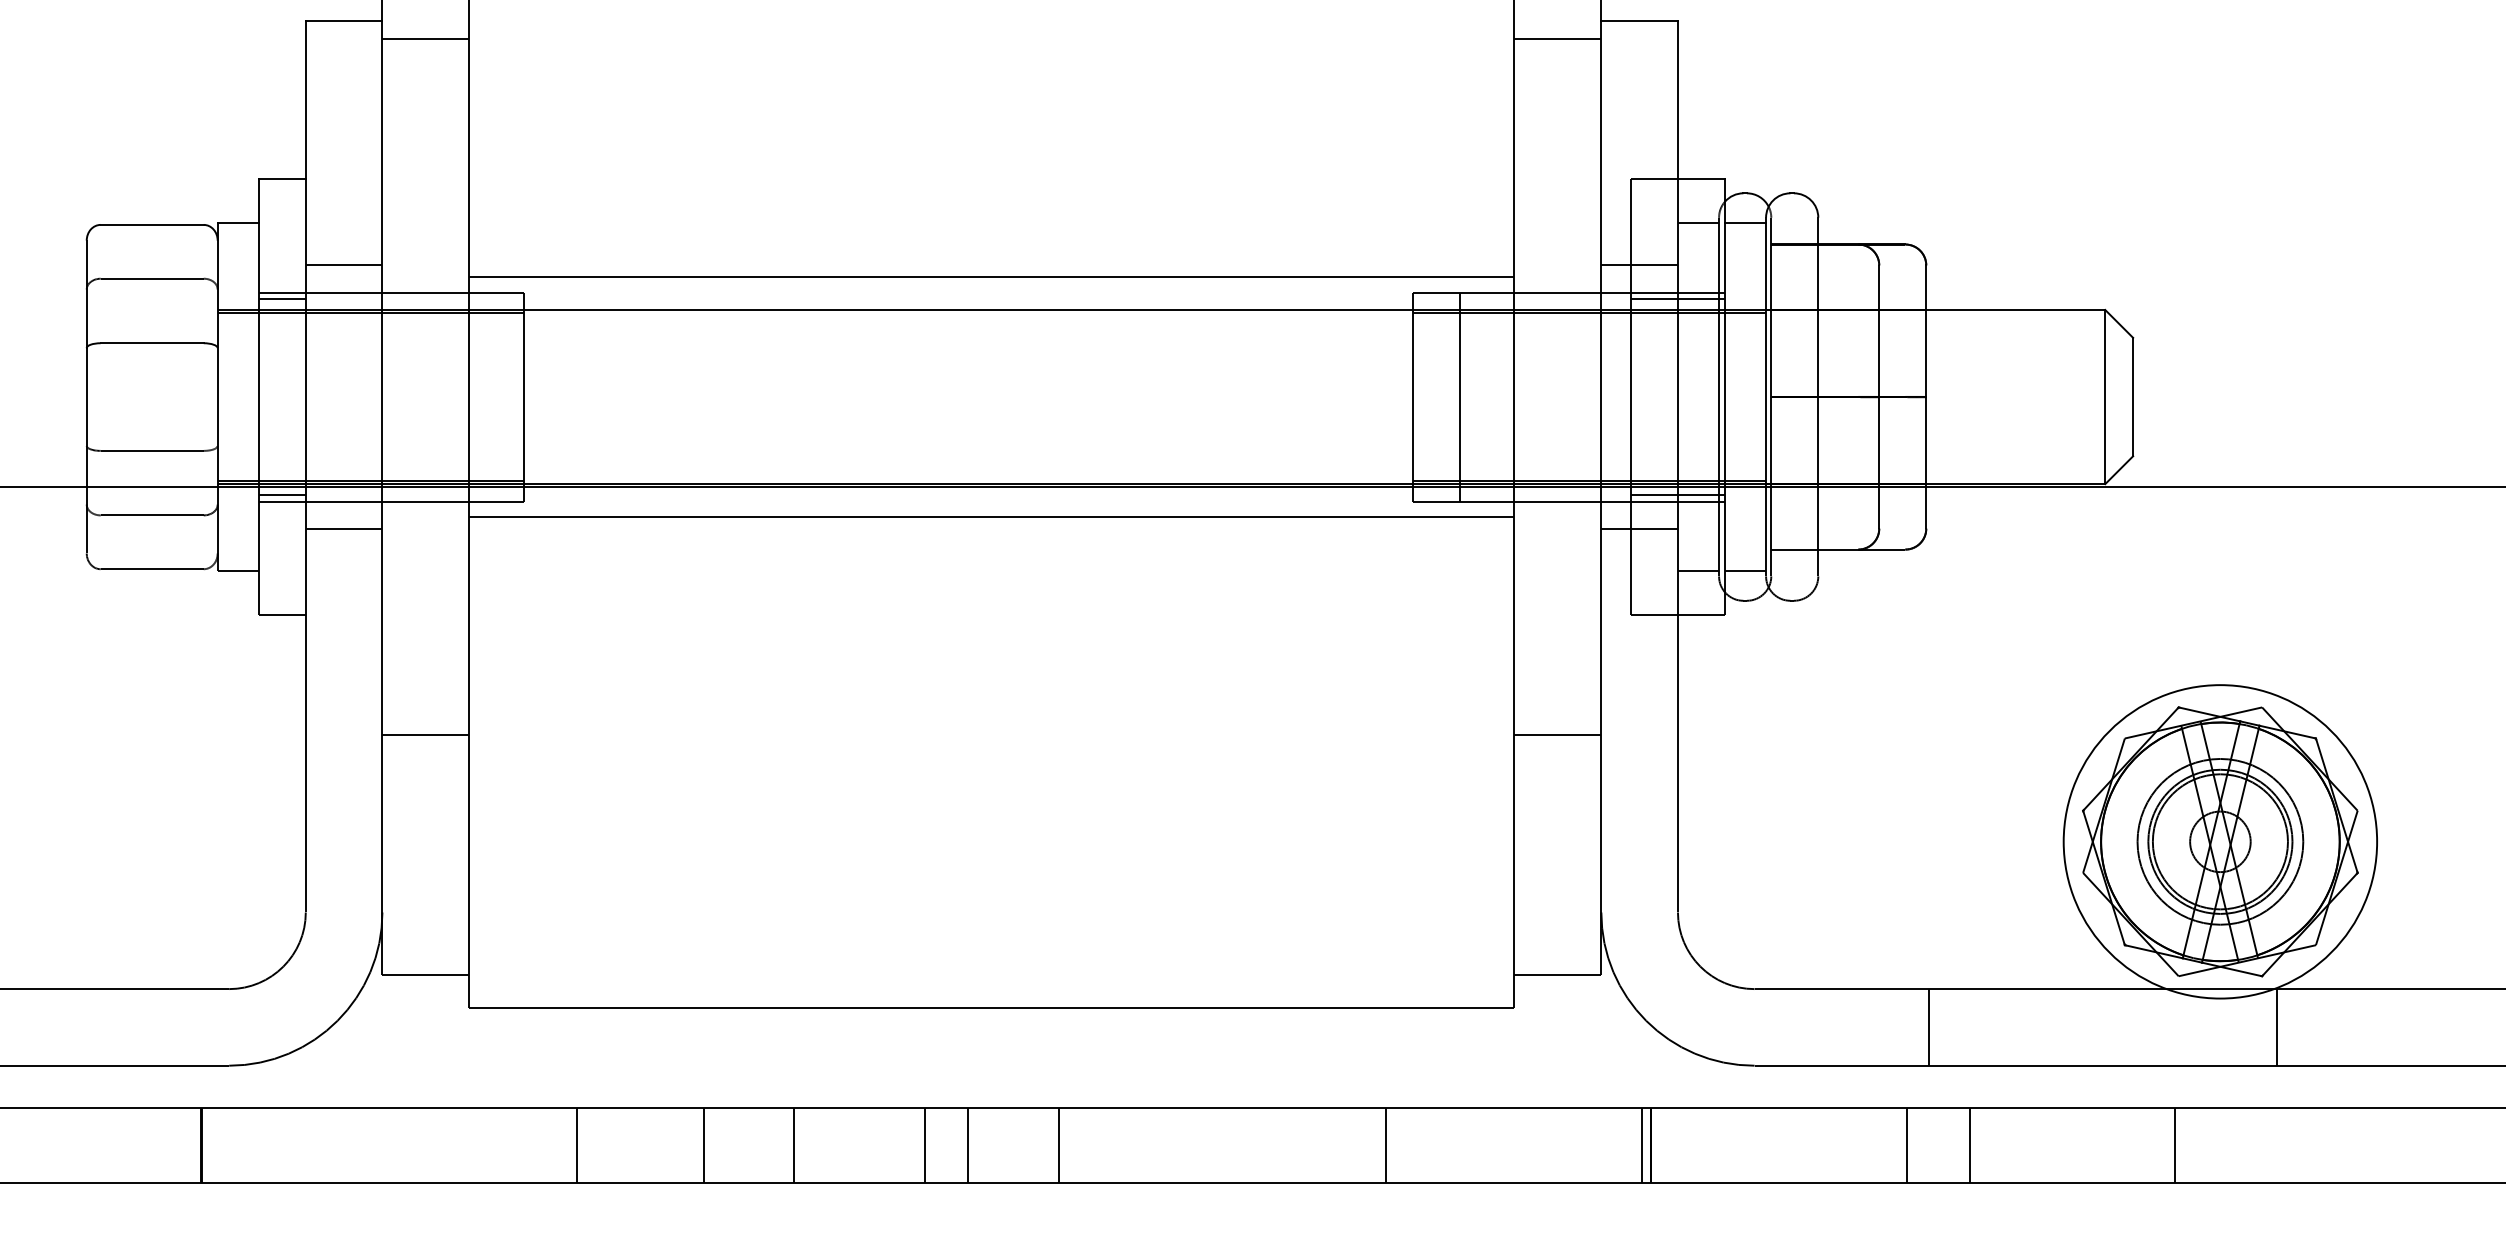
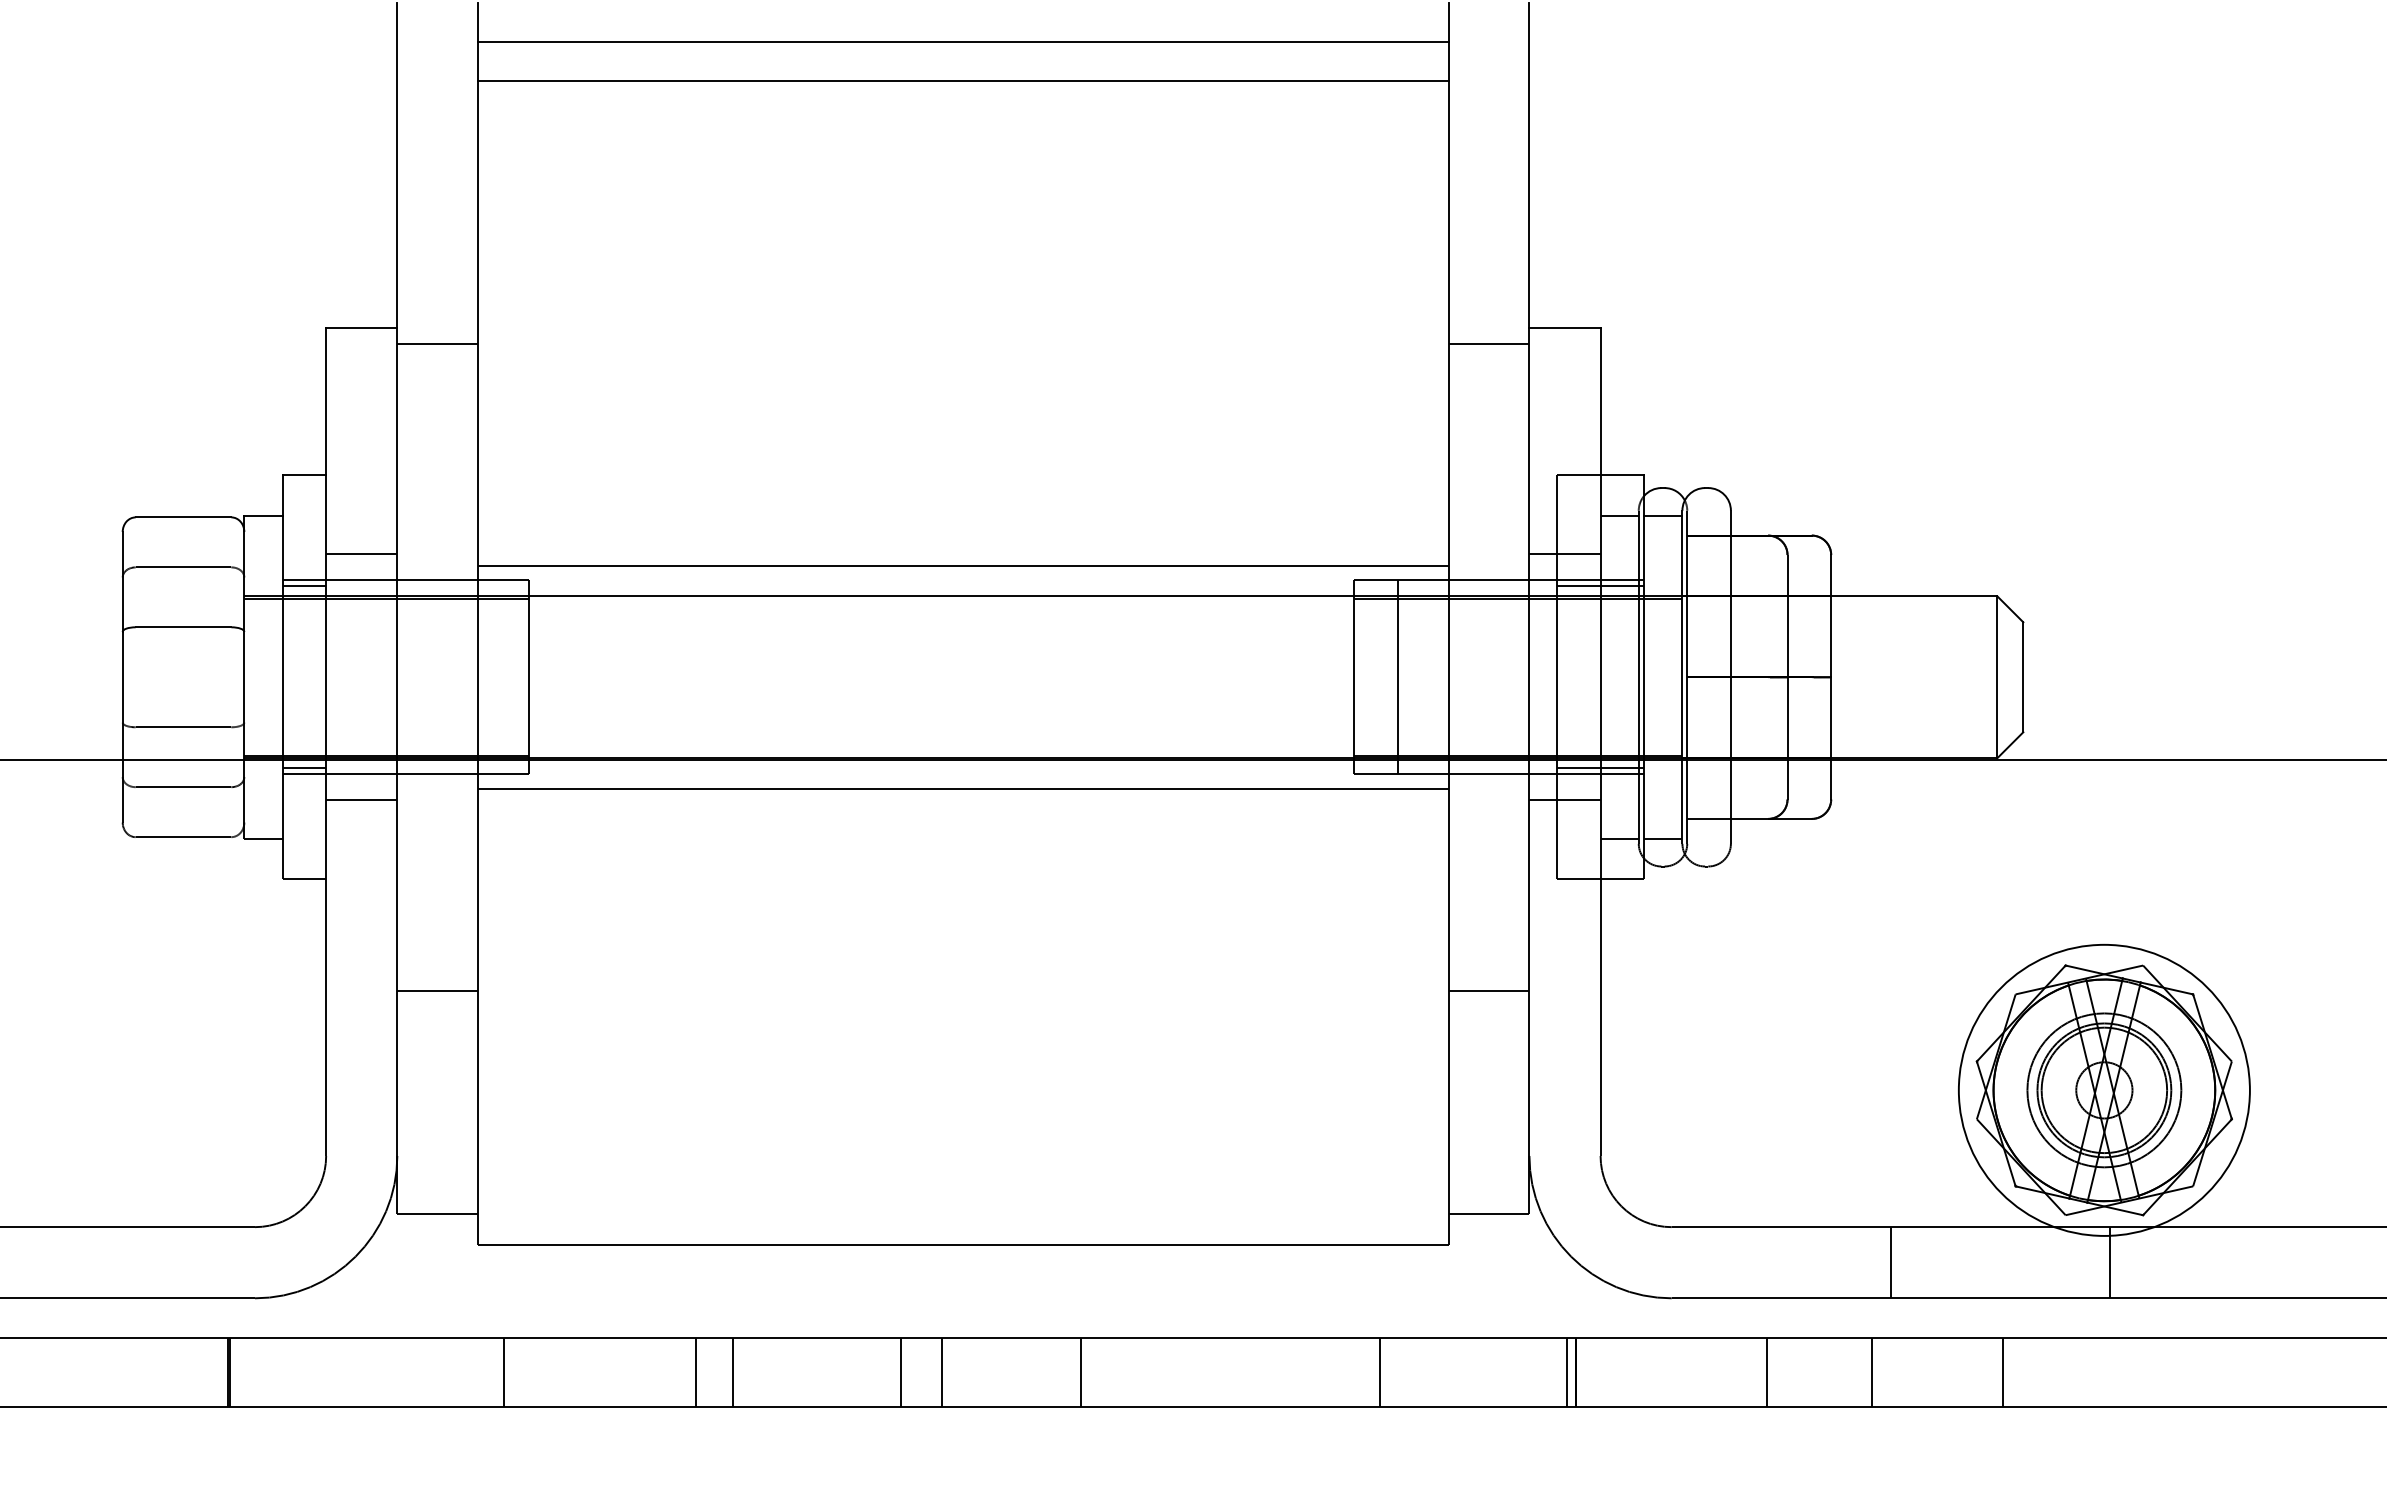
line: (1928, 1027) -> (1891, 1262), moved
line: (2276, 1027) -> (2109, 1262), moved
line: (576, 1145) -> (503, 1372), moved
line: (793, 1145) -> (732, 1372), moved
line: (1058, 1145) -> (1080, 1372), moved
line: (1386, 1145) -> (1379, 1372), moved
line: (1906, 1145) -> (1766, 1372), moved
line: (2175, 1145) -> (2003, 1372), moved

